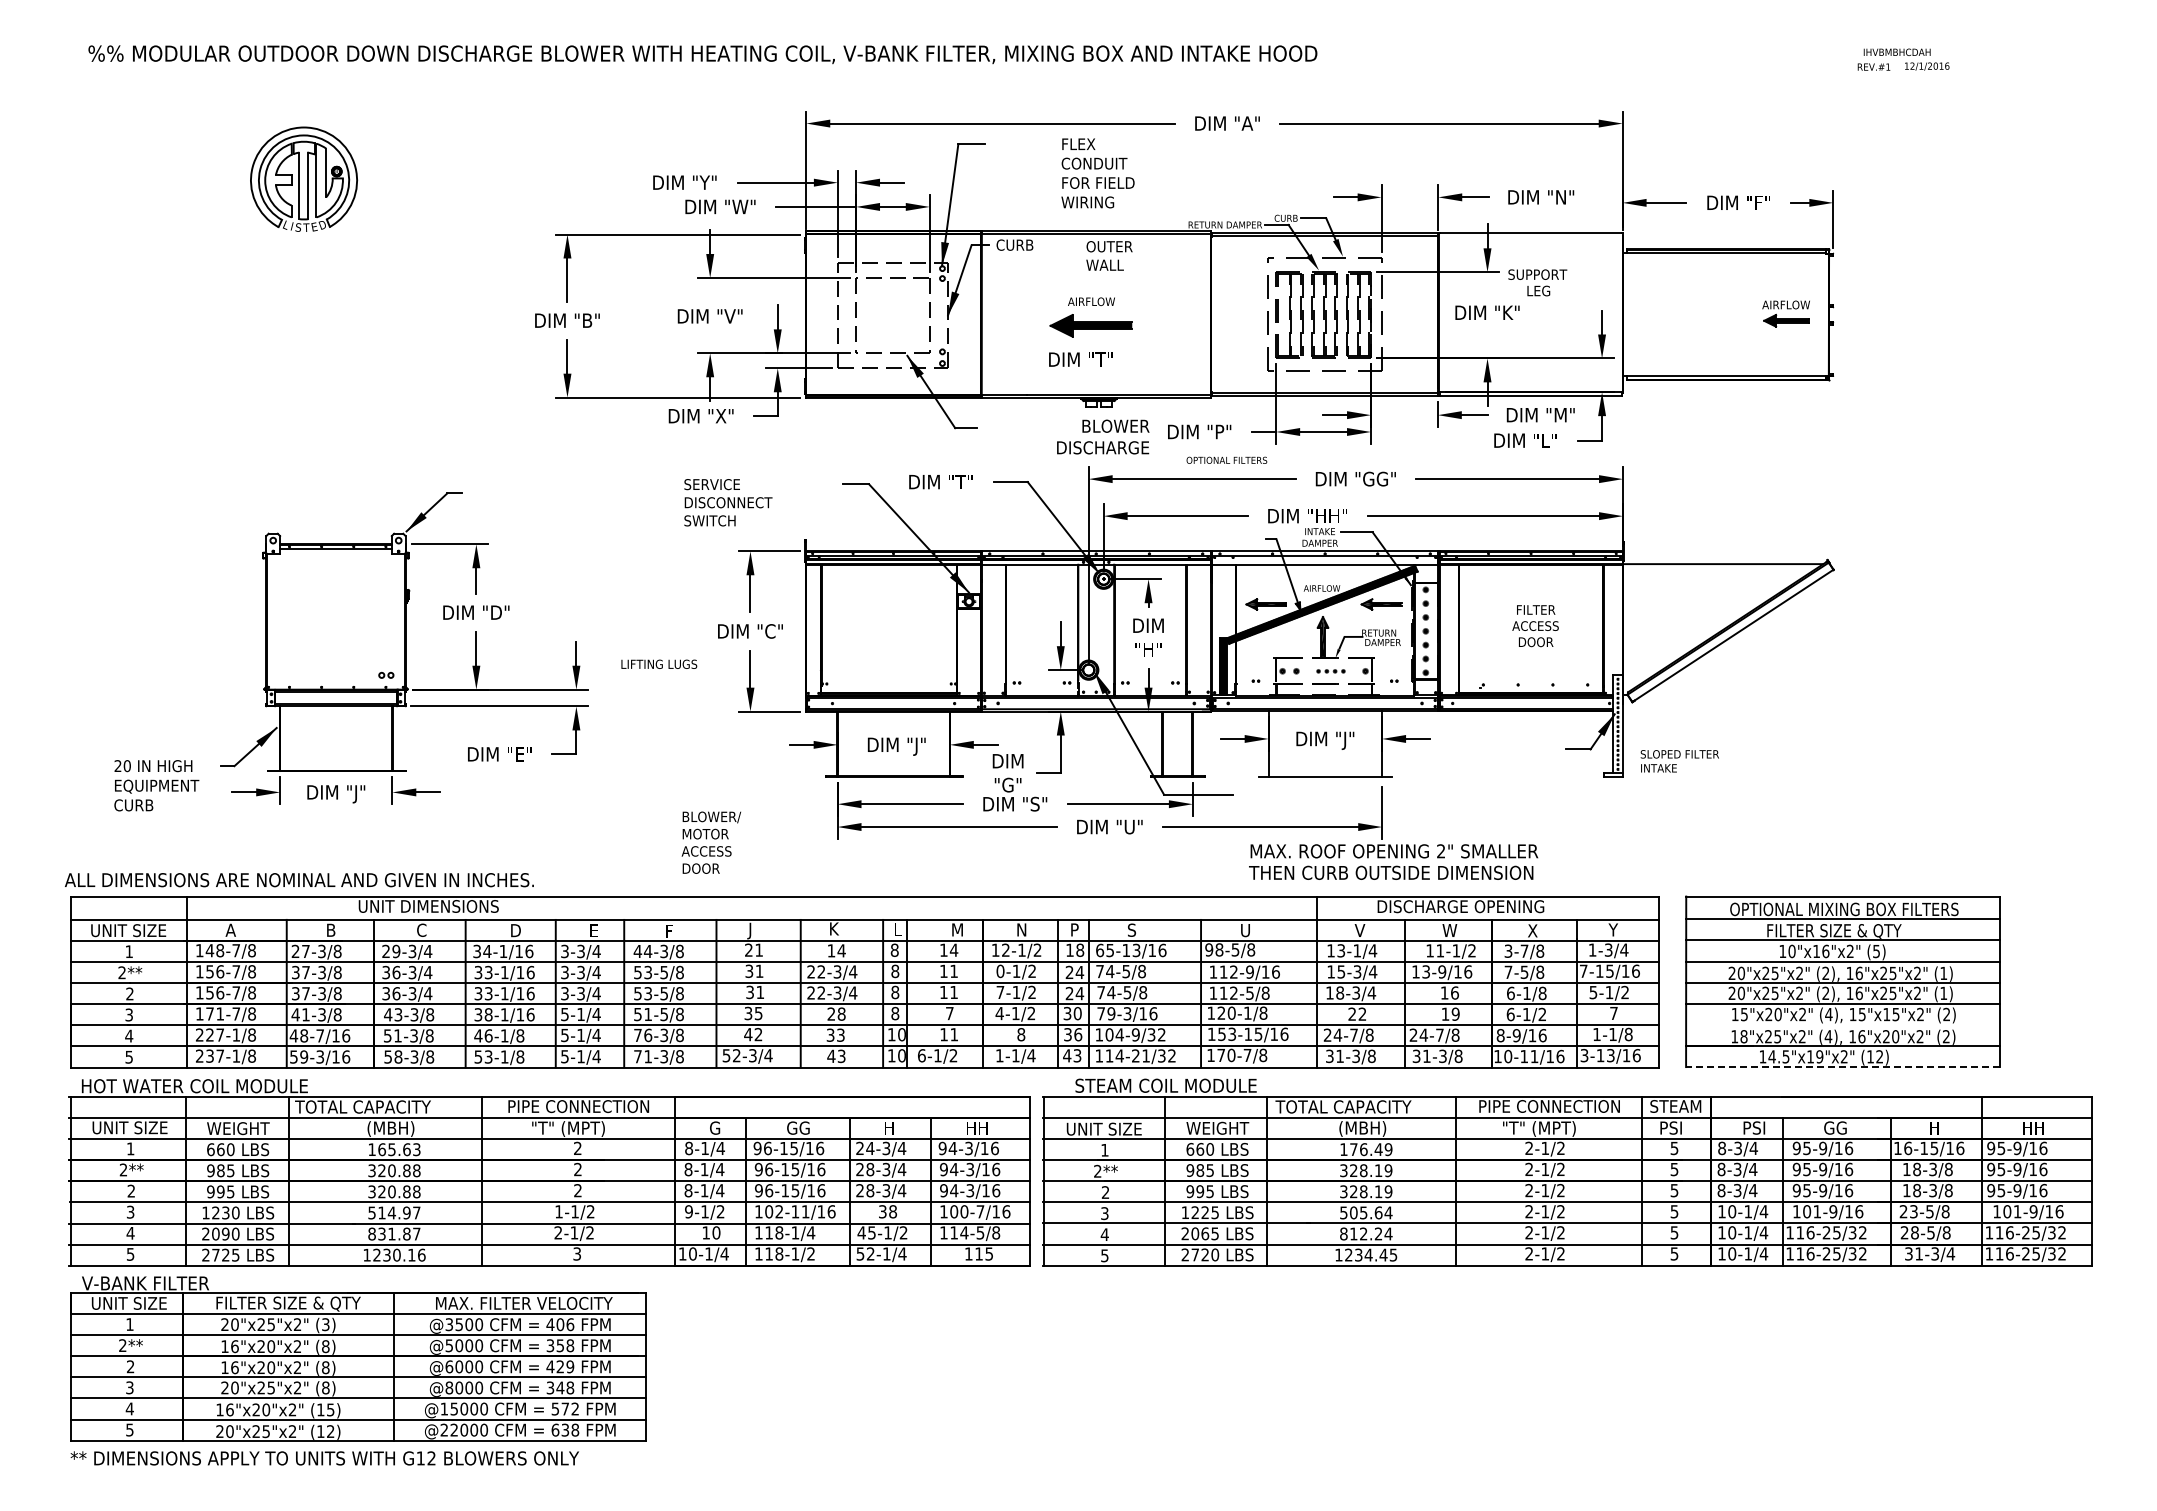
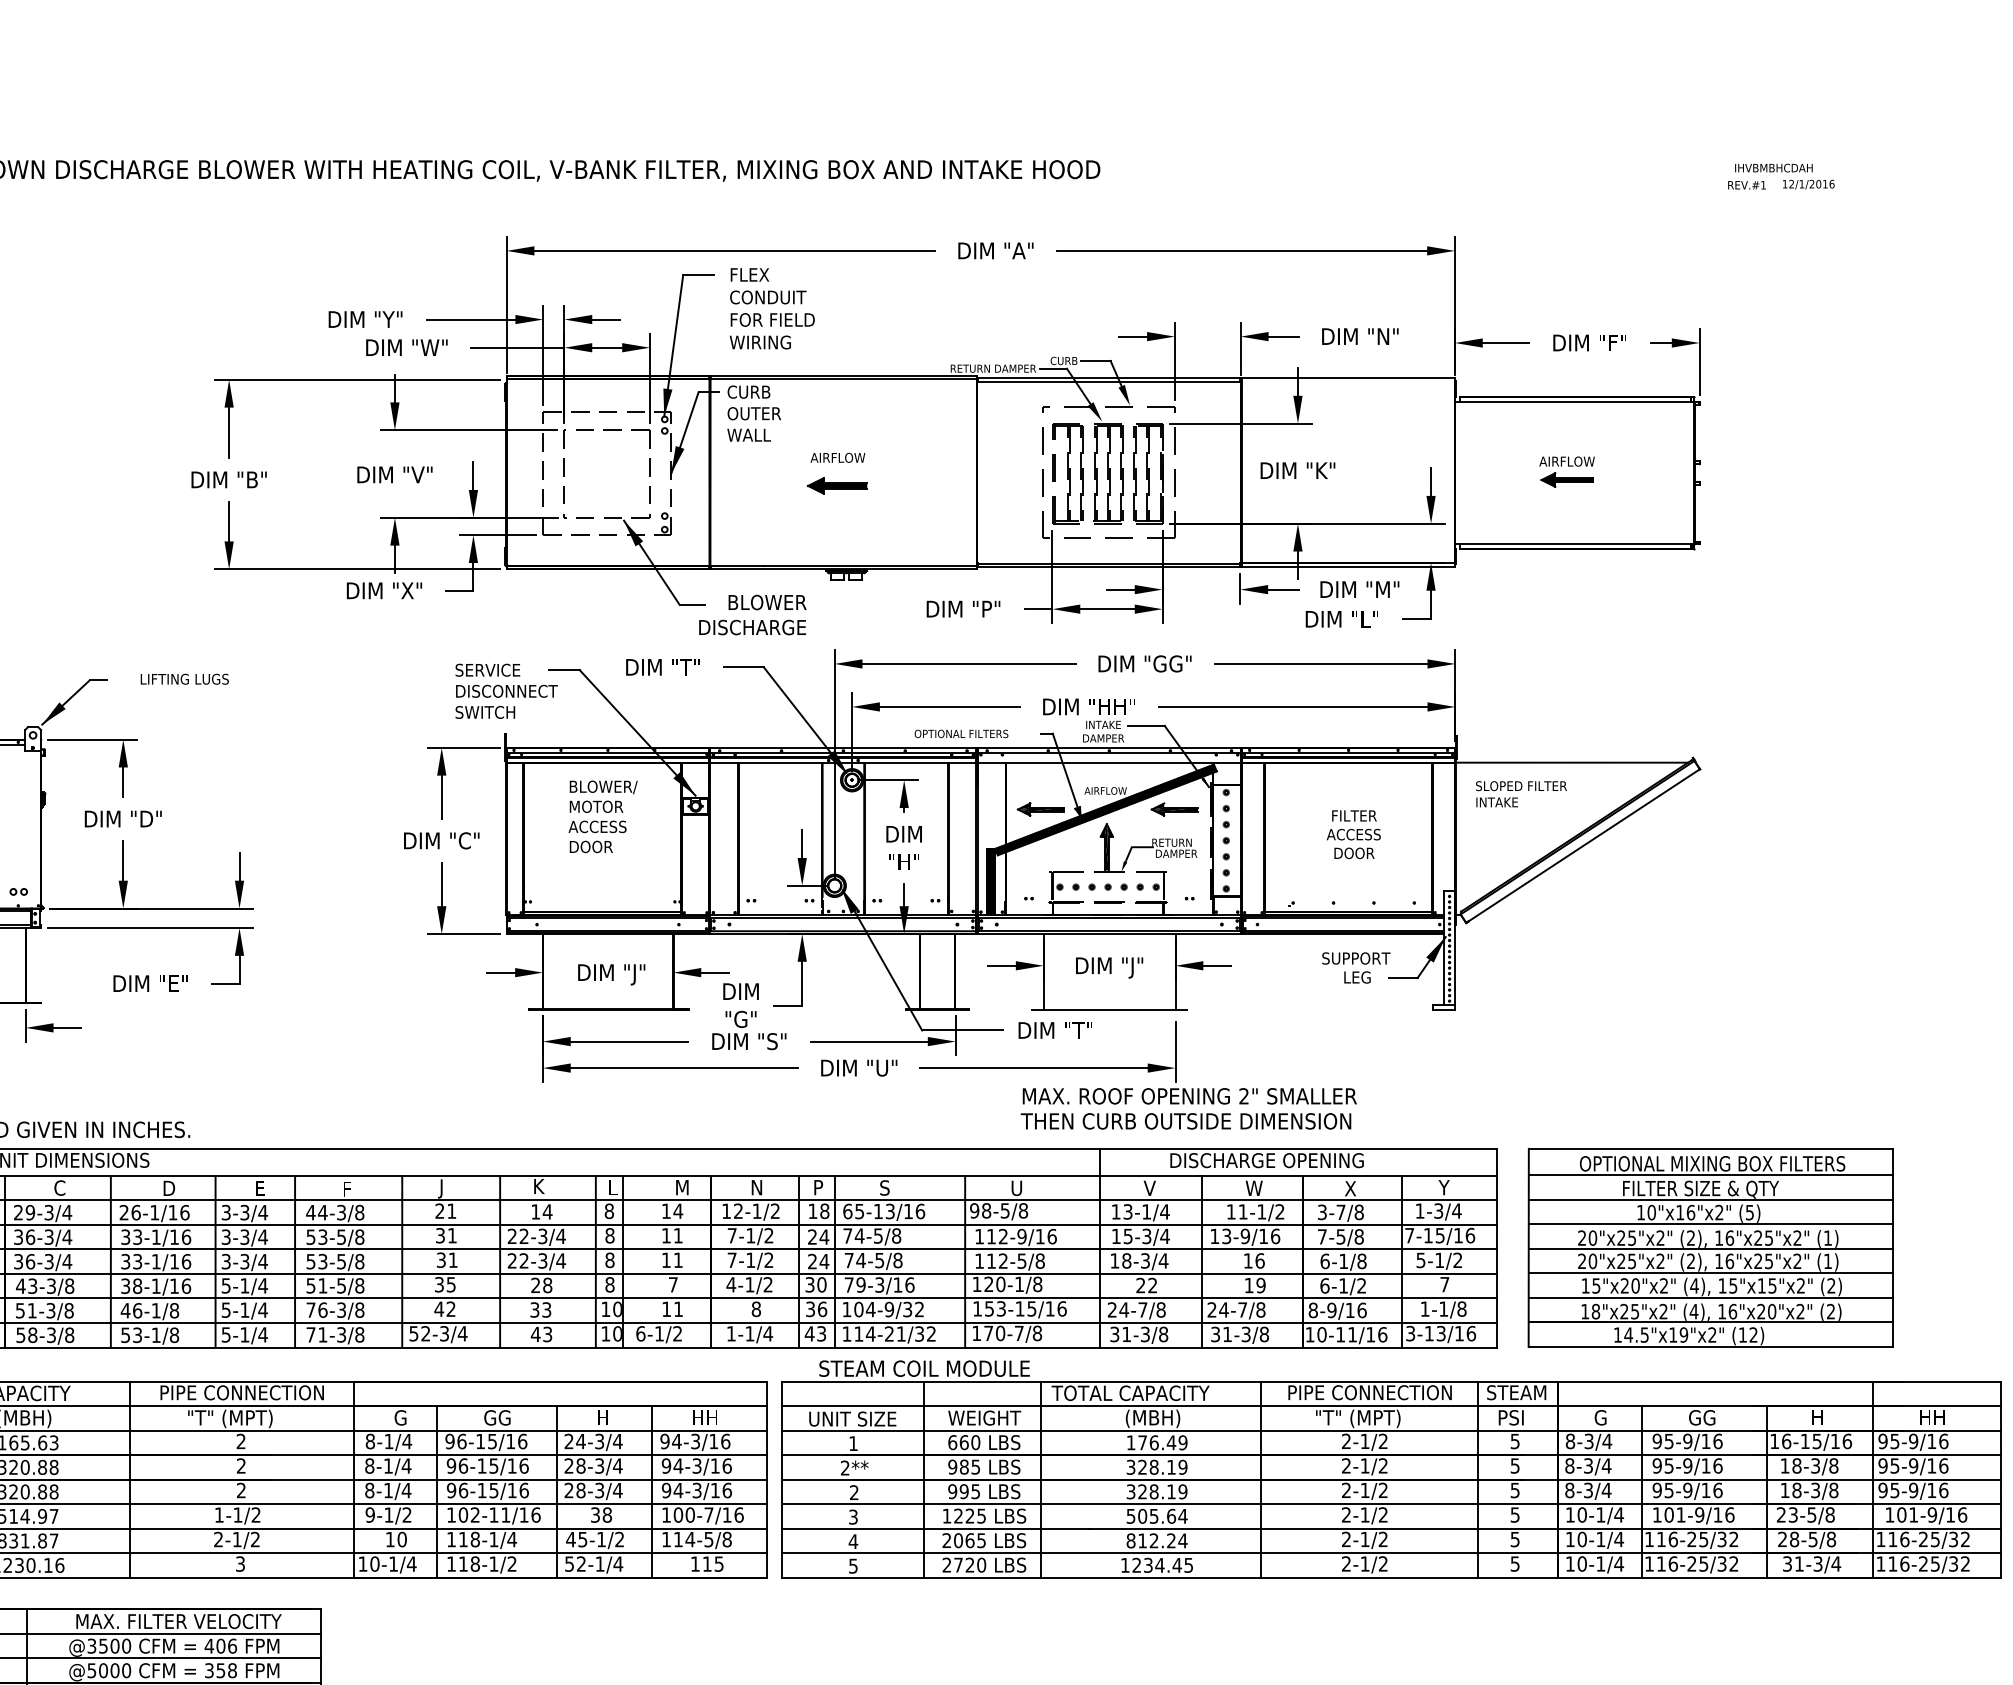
text: (1097, 173) -> (771, 308), moved
text: (1109, 255) -> (754, 423), moved
text: (1537, 282) -> (1356, 967), moved
part: (1785, 313) -> (1566, 471), moved
part: (1090, 325) -> (836, 485), size x0.62
text: (1080, 359) -> (1055, 1030), moved
text: (1103, 436) -> (753, 614), moved
text: (1226, 459) -> (961, 732), moved
text: (728, 502) -> (506, 691), moved
text: (659, 663) -> (185, 678), moved
part: (1330, 671) -> (1115, 887), size x1.67
text: (1679, 761) -> (1520, 794), moved
text: (710, 842) -> (602, 816), moved
text: (482, 951) -> (130, 1212), 34-1/16 -> 26-1/16
text: (1000, 971) -> (732, 1235), 0-1/2 -> 7-1/2
line: (1842, 1024) -> (1710, 1297), added
line: (1842, 1067) -> (1710, 1347), dashed -> solid
text: (1754, 1127) -> (1608, 1417), PSI -> G

